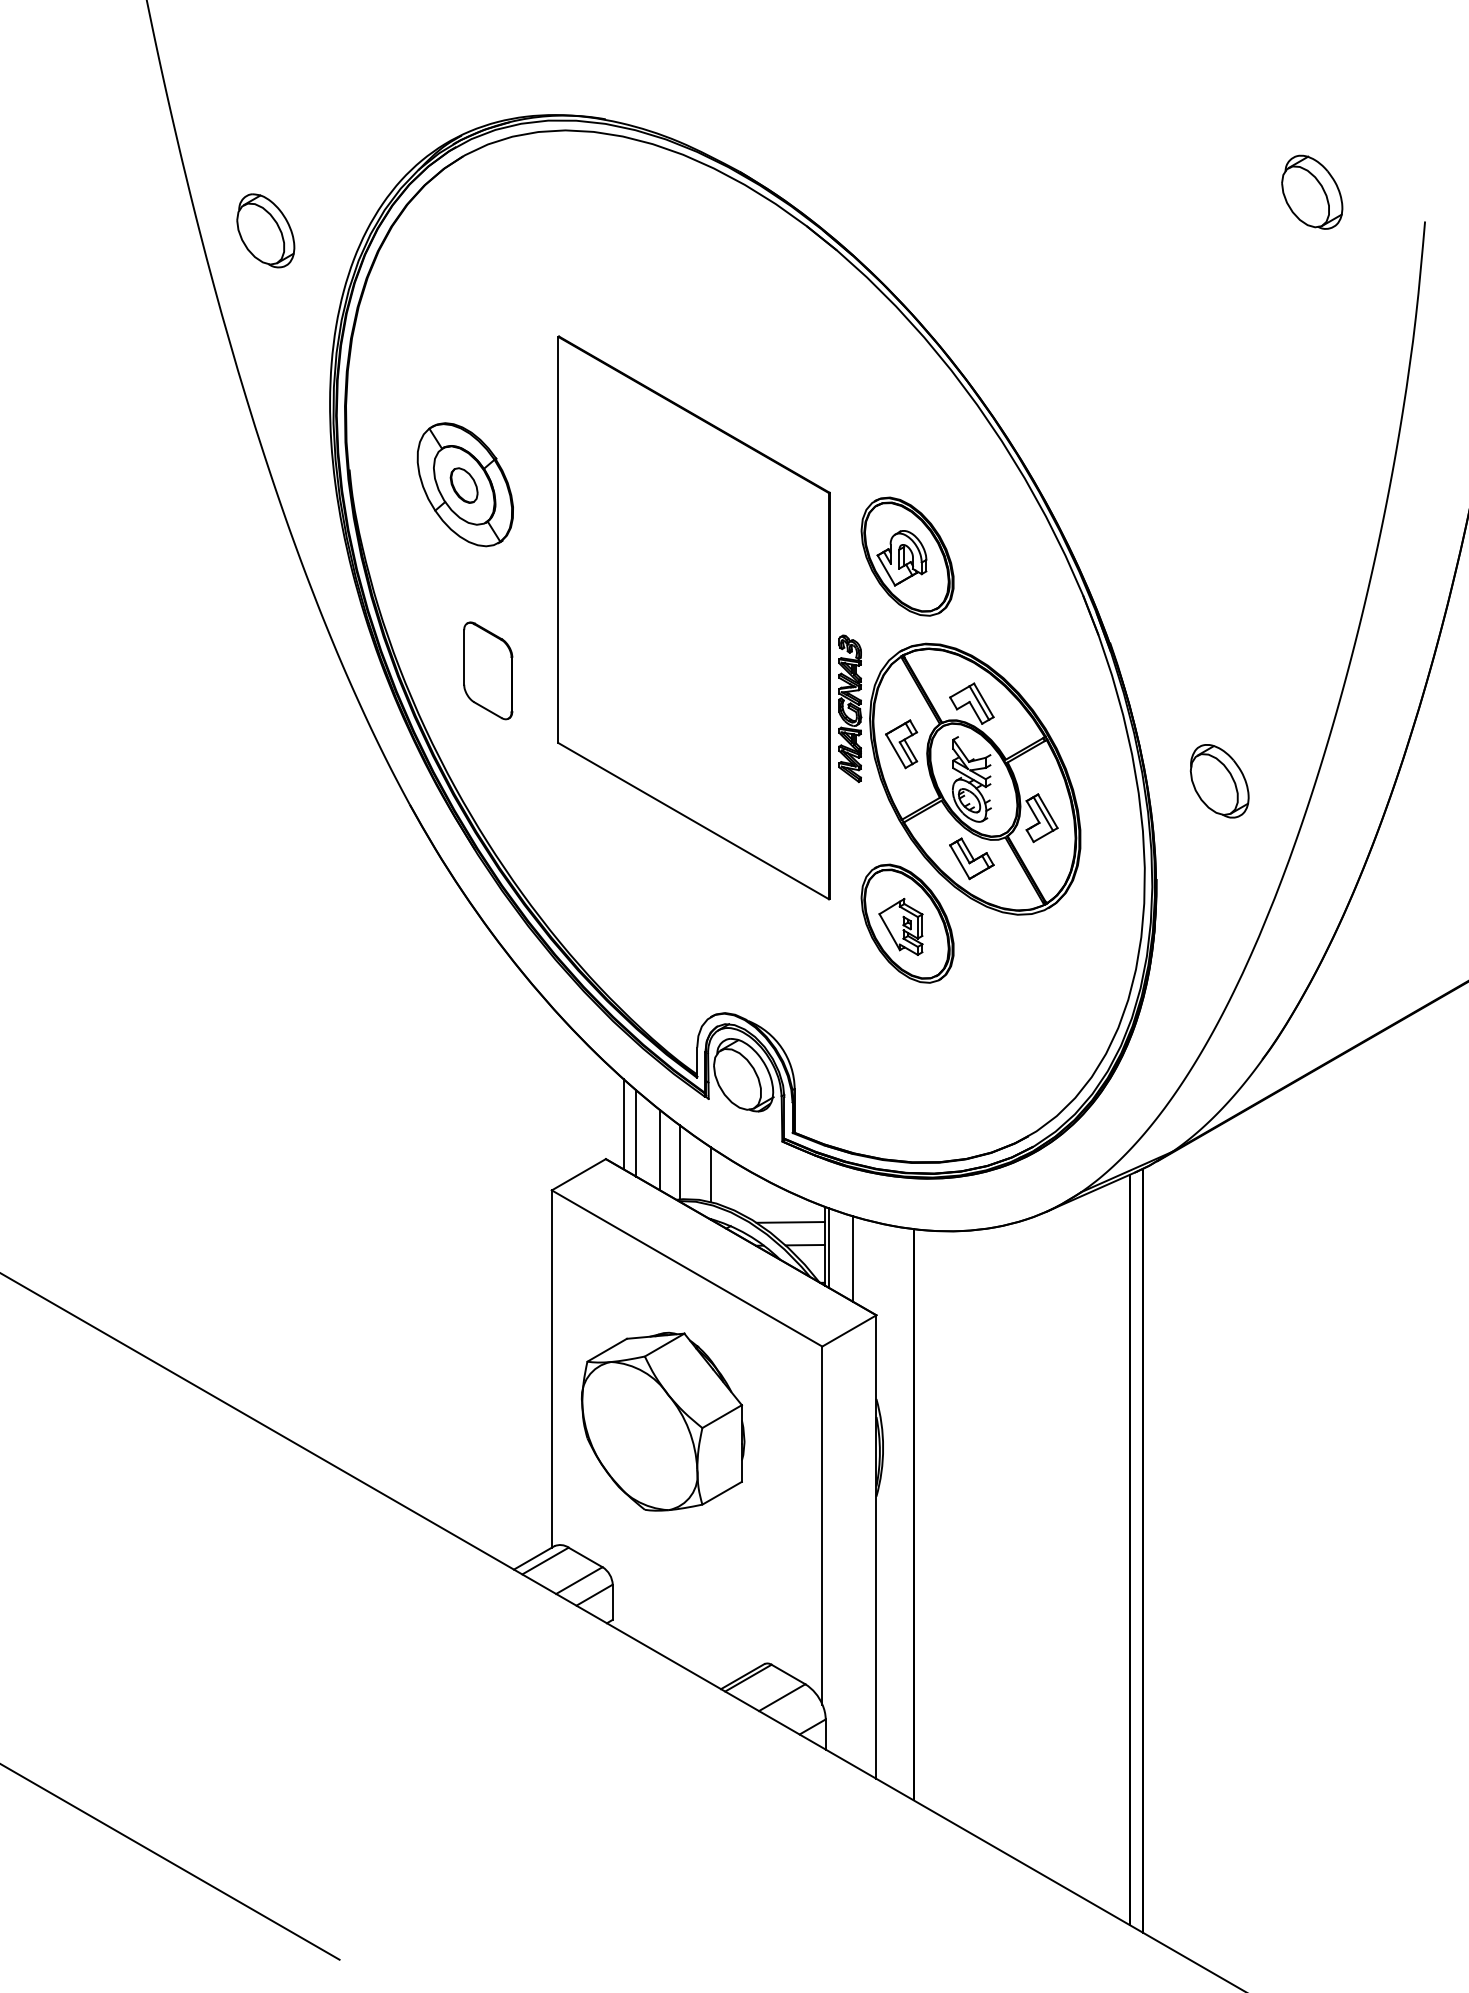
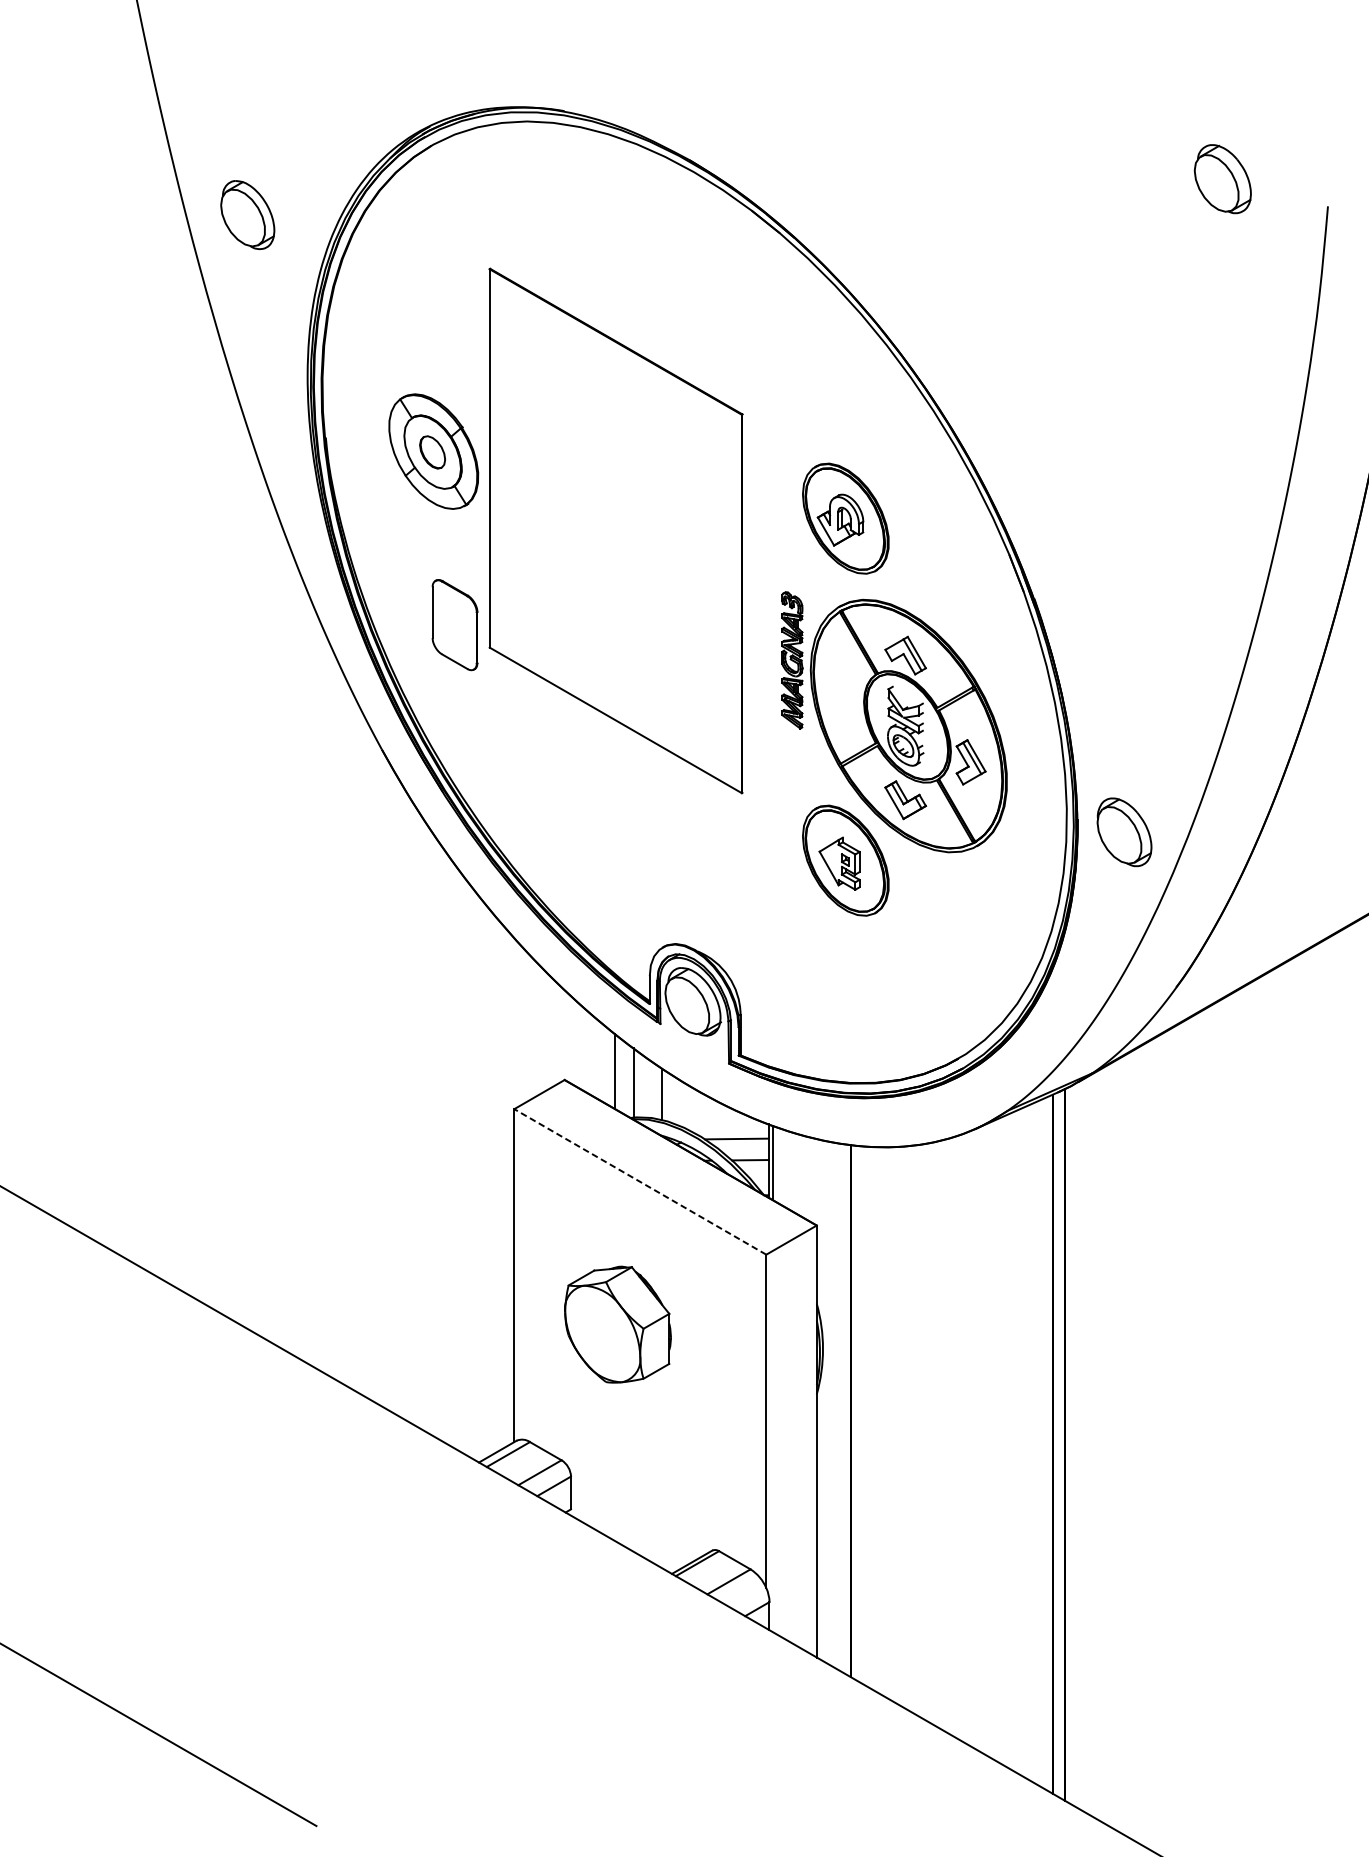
part: (693, 617) -> (615, 530), moved
part: (901, 744) -> (840, 693), removed
part: (1219, 781) -> (1124, 832), moved
line: (623, 1124) -> (581, 1047), removed
line: (636, 1133) -> (593, 1056), removed
line: (852, 1258) -> (794, 1172), removed
line: (686, 1268) -> (639, 1181), solid -> dashed
part: (662, 1421) -> (617, 1324), size x0.7

